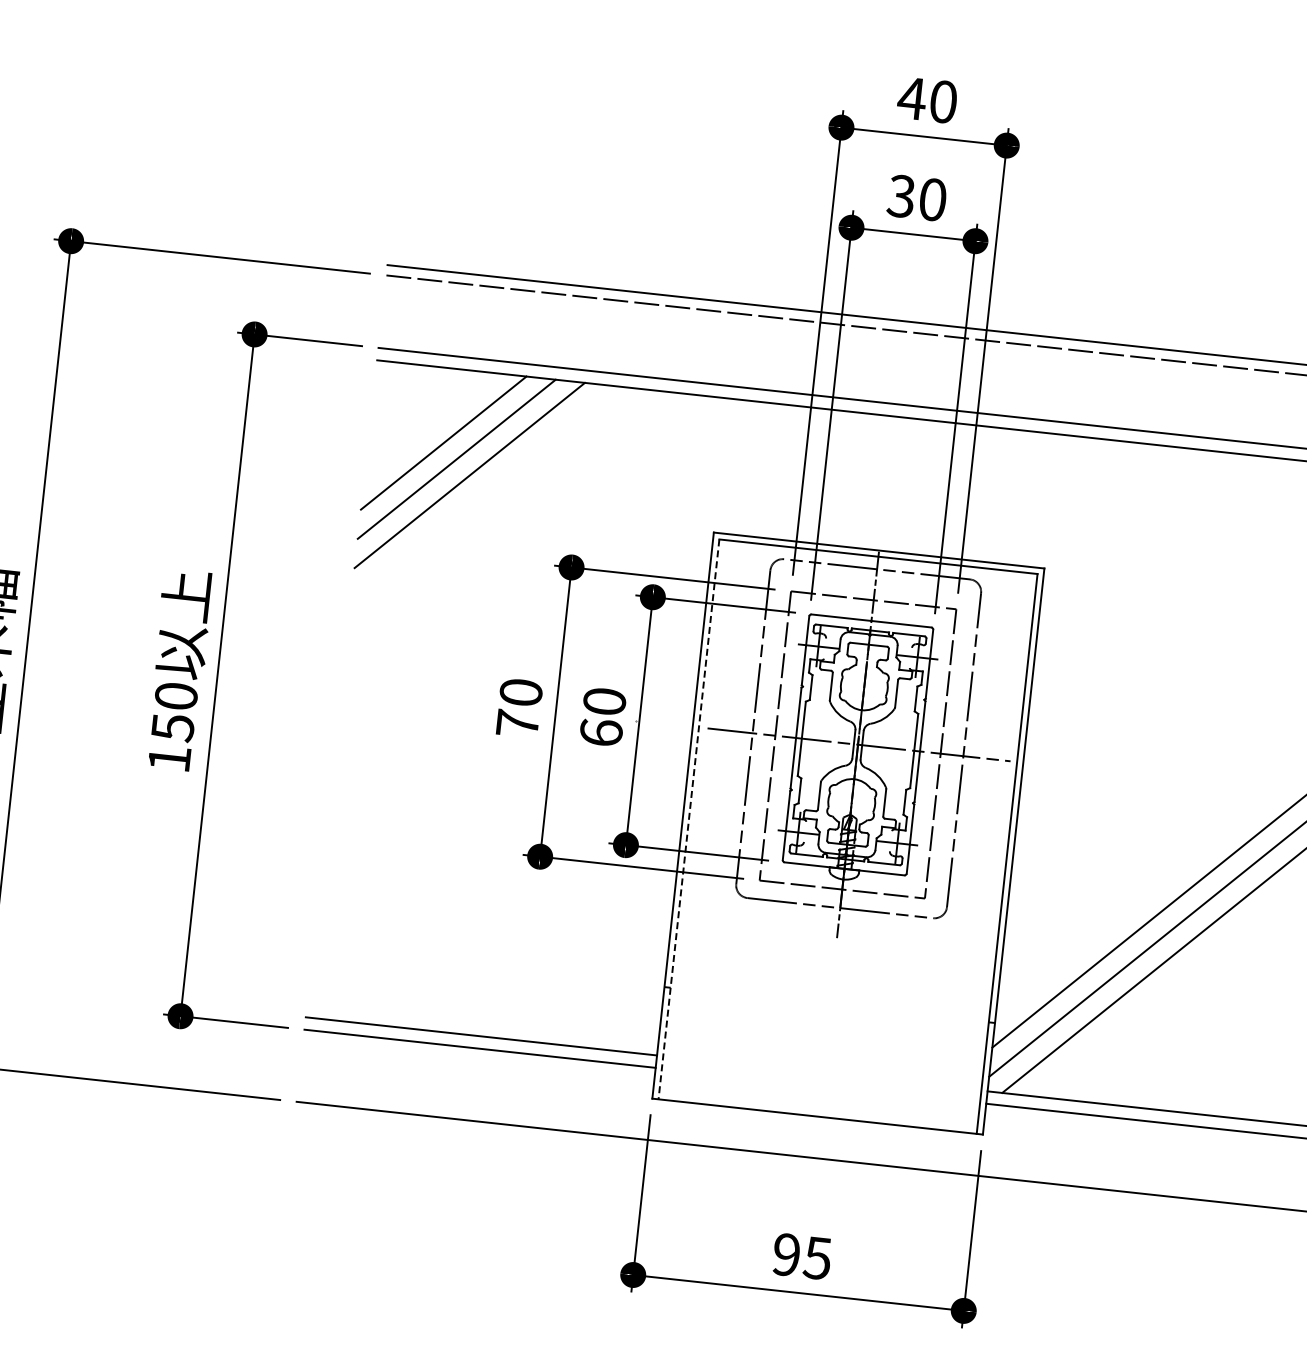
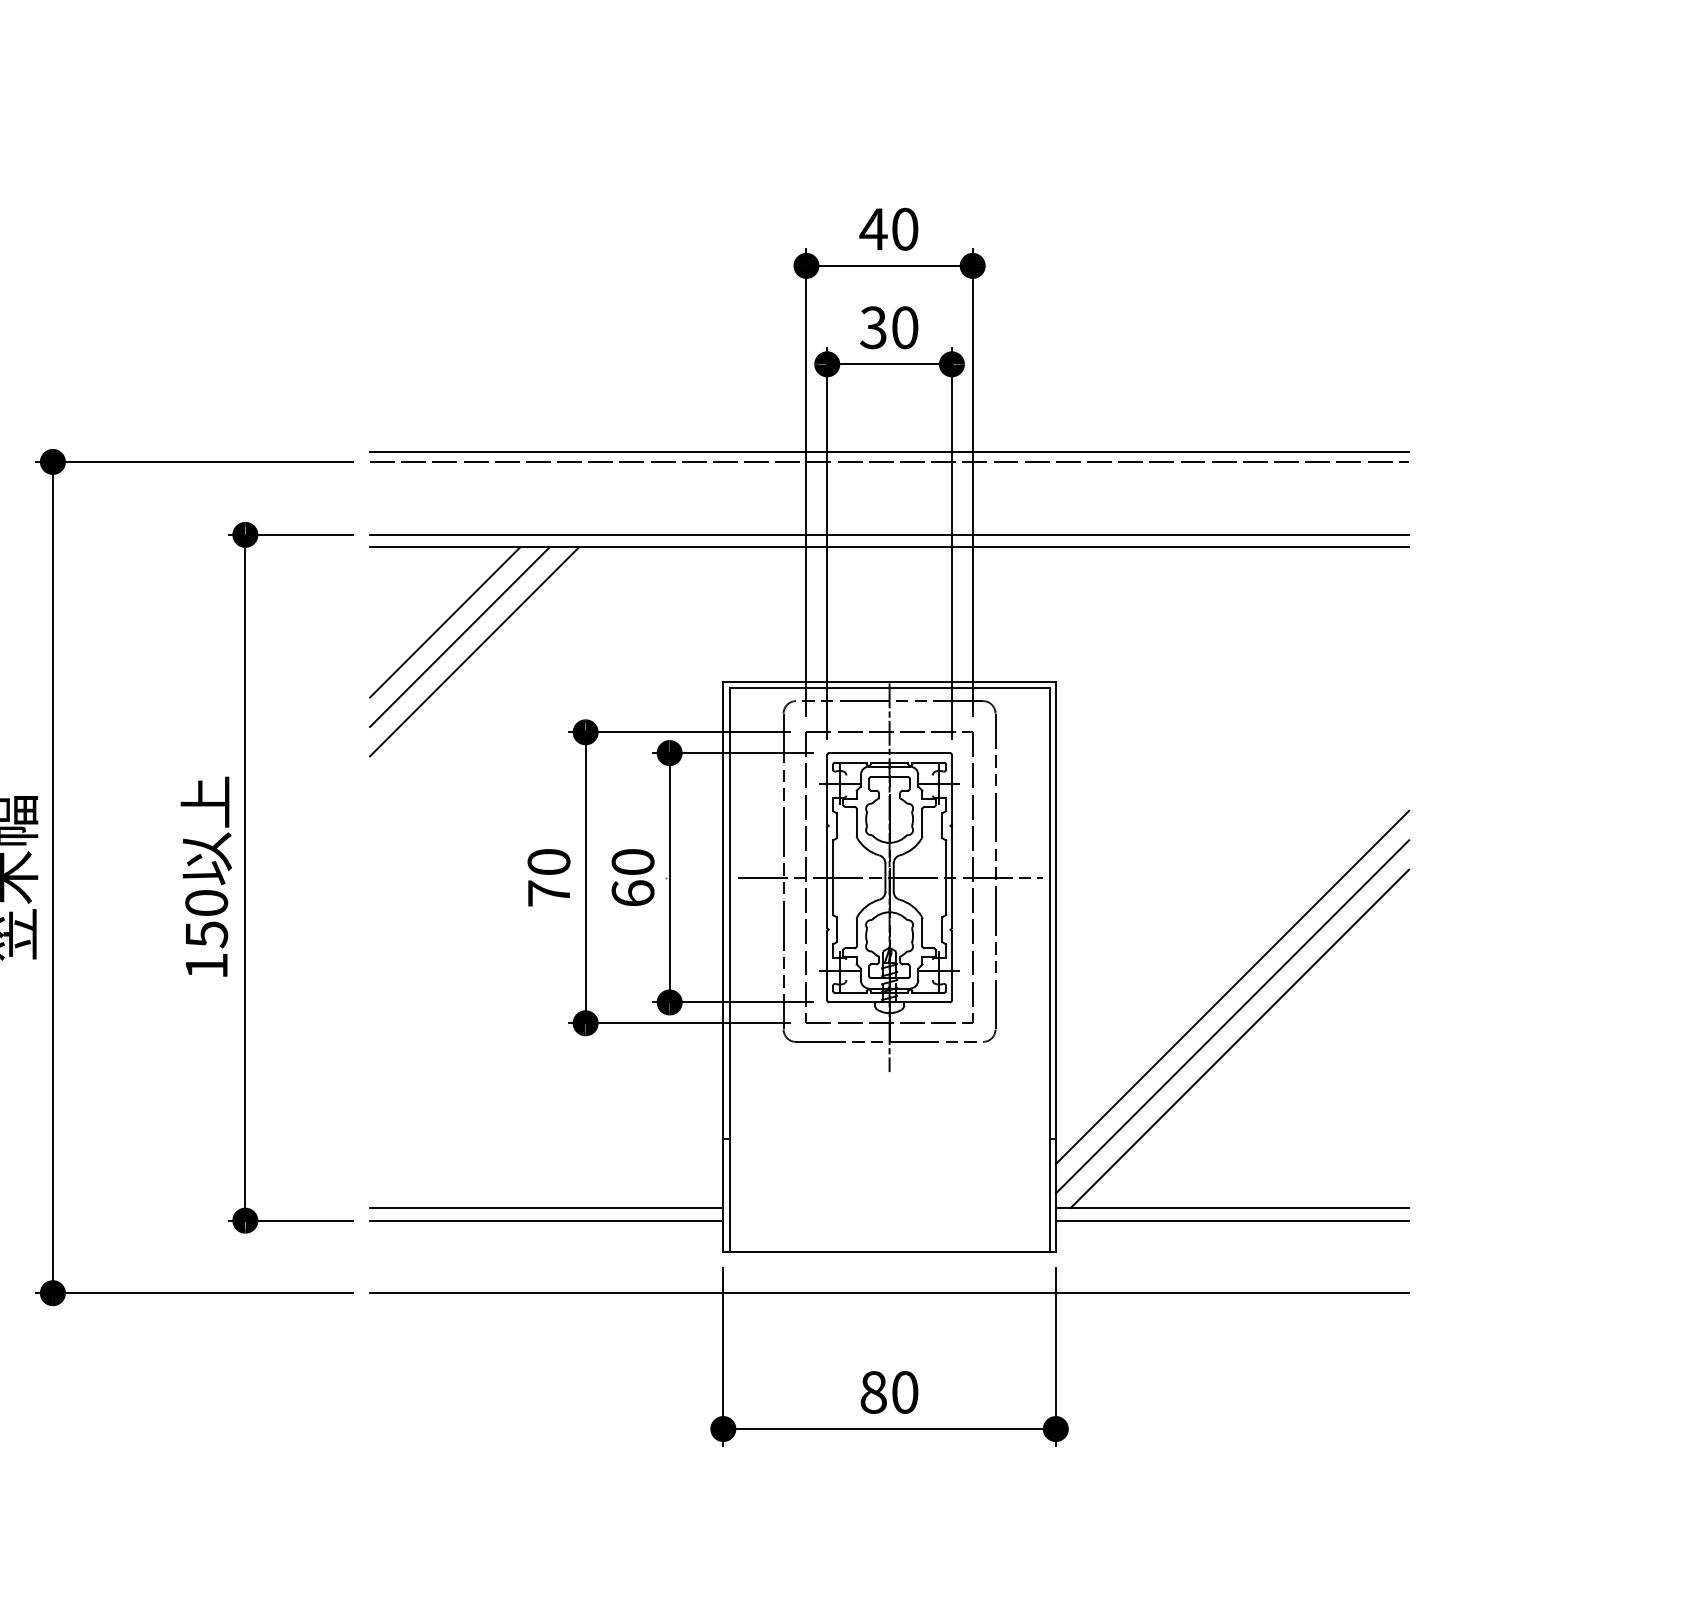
line: (688, 819) -> (729, 970), dashed -> solid
text: (802, 1256) -> (889, 1392), 95 -> 80

